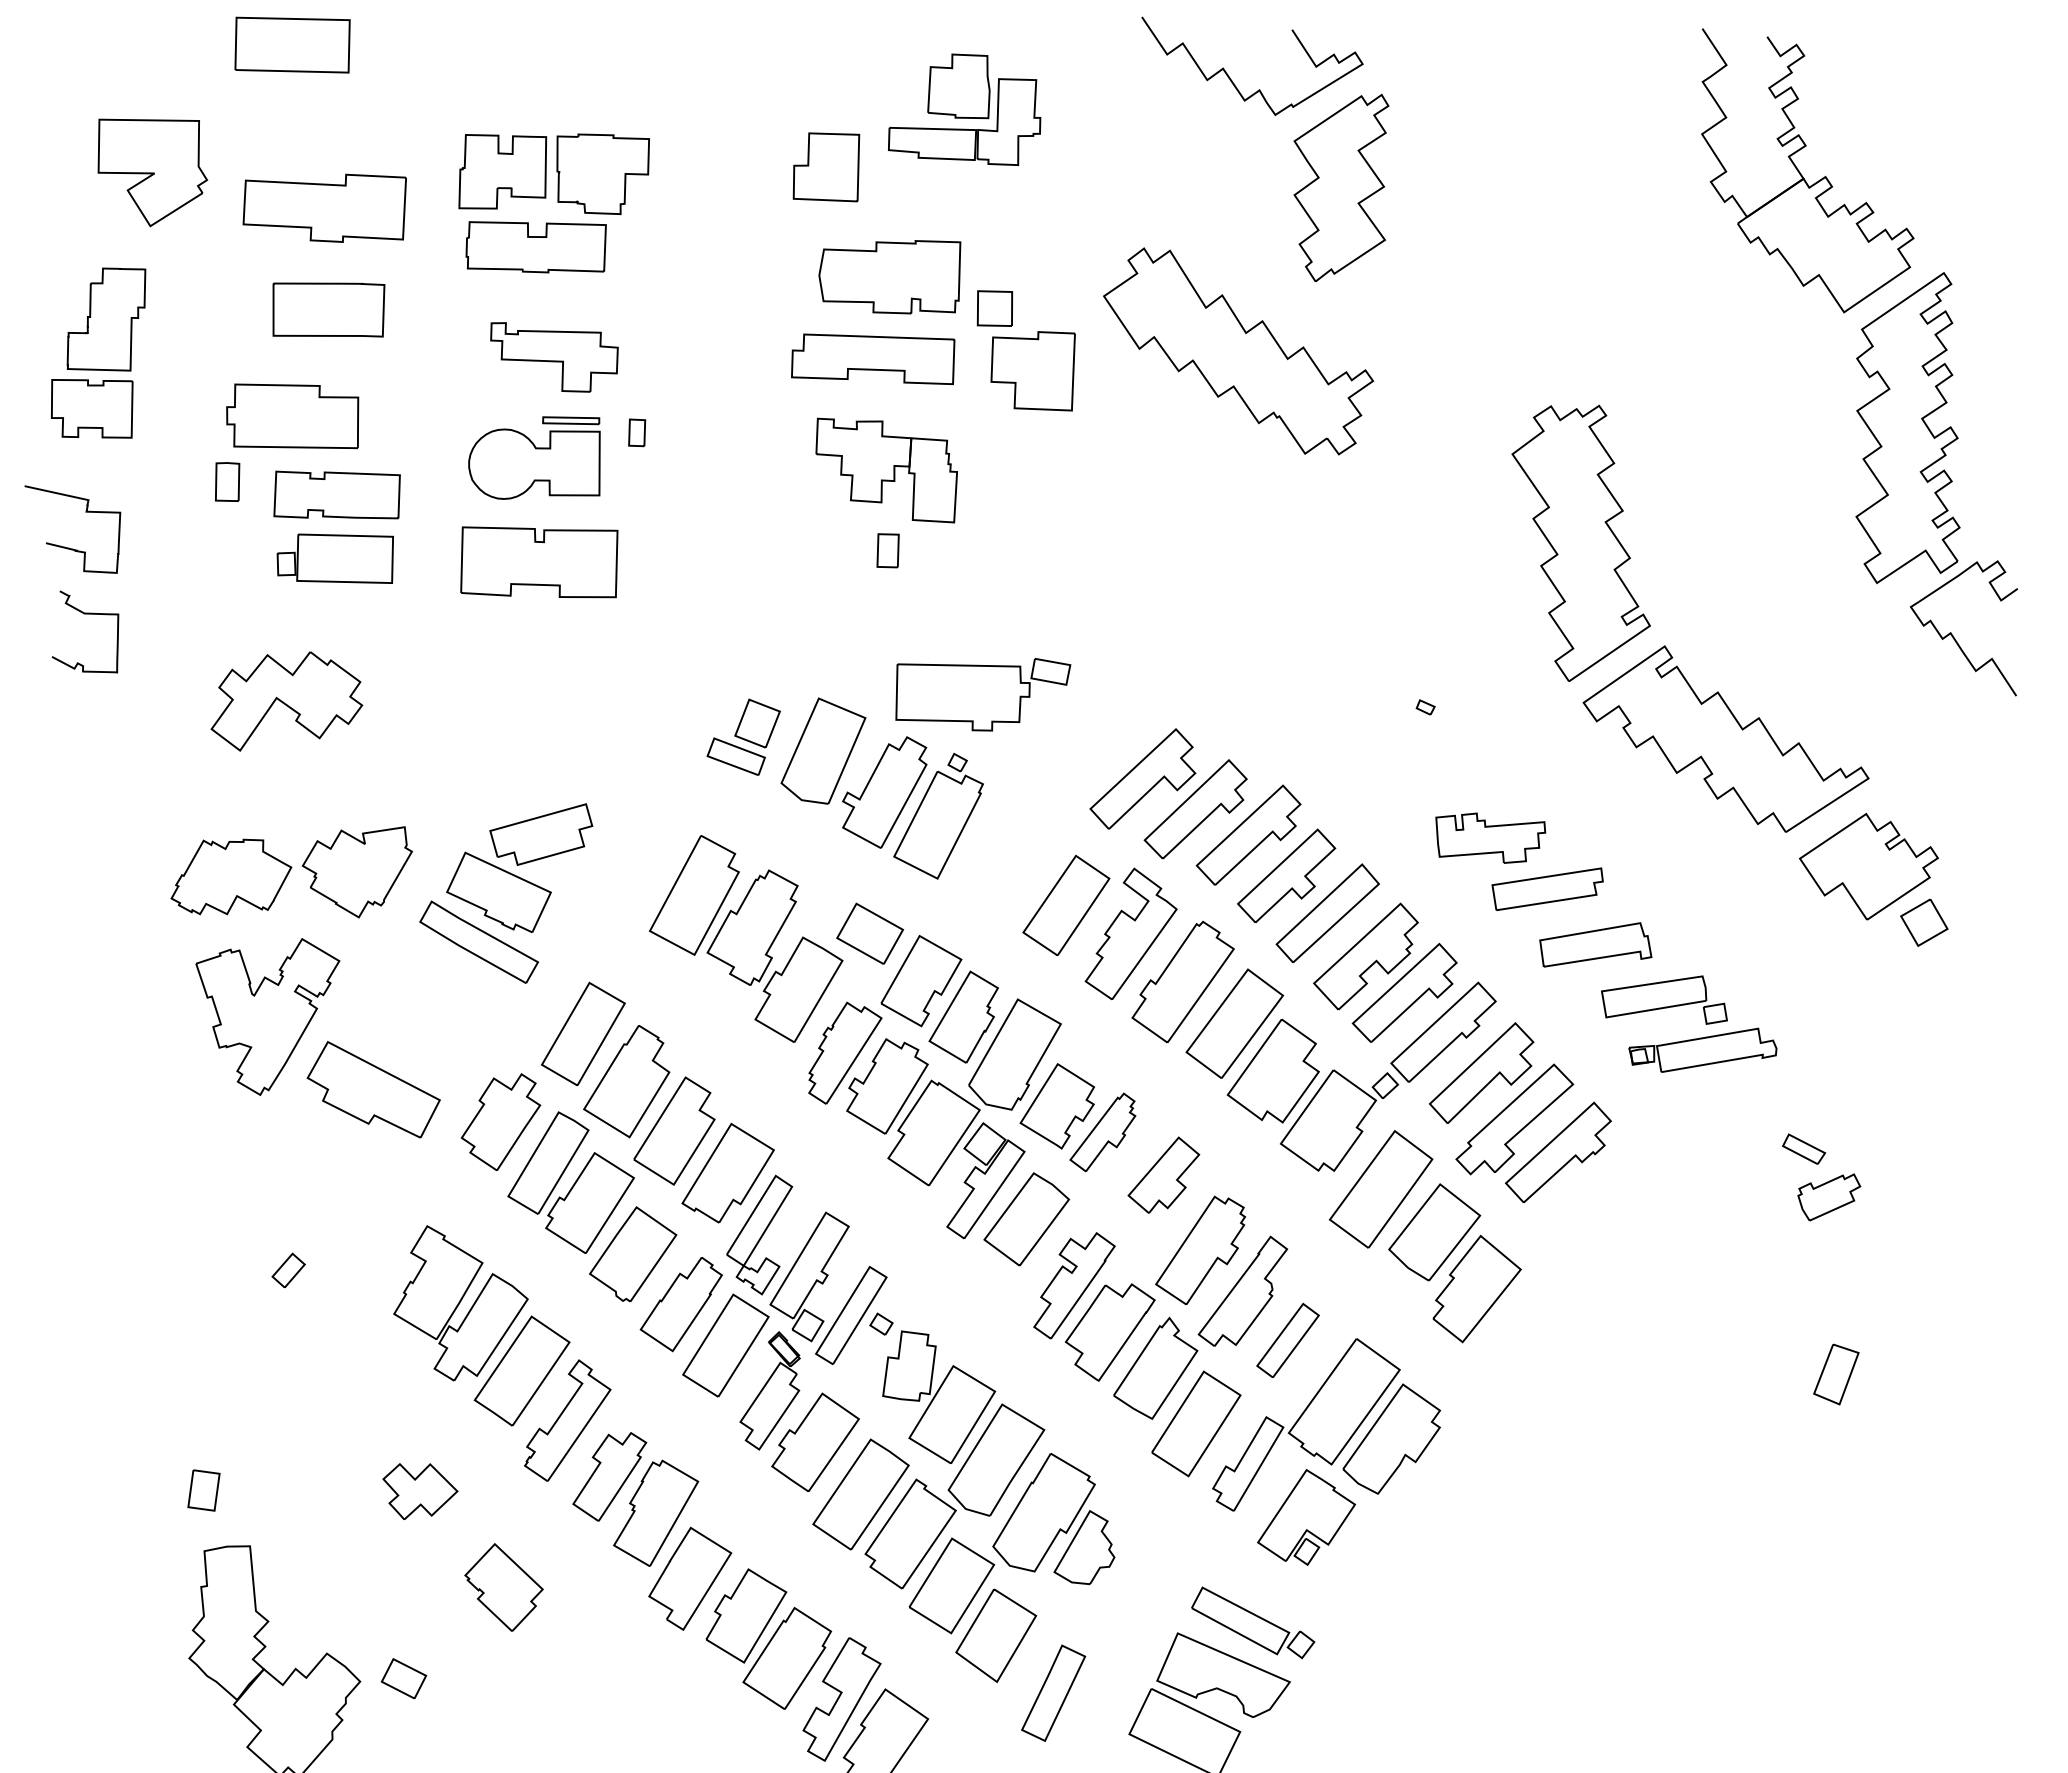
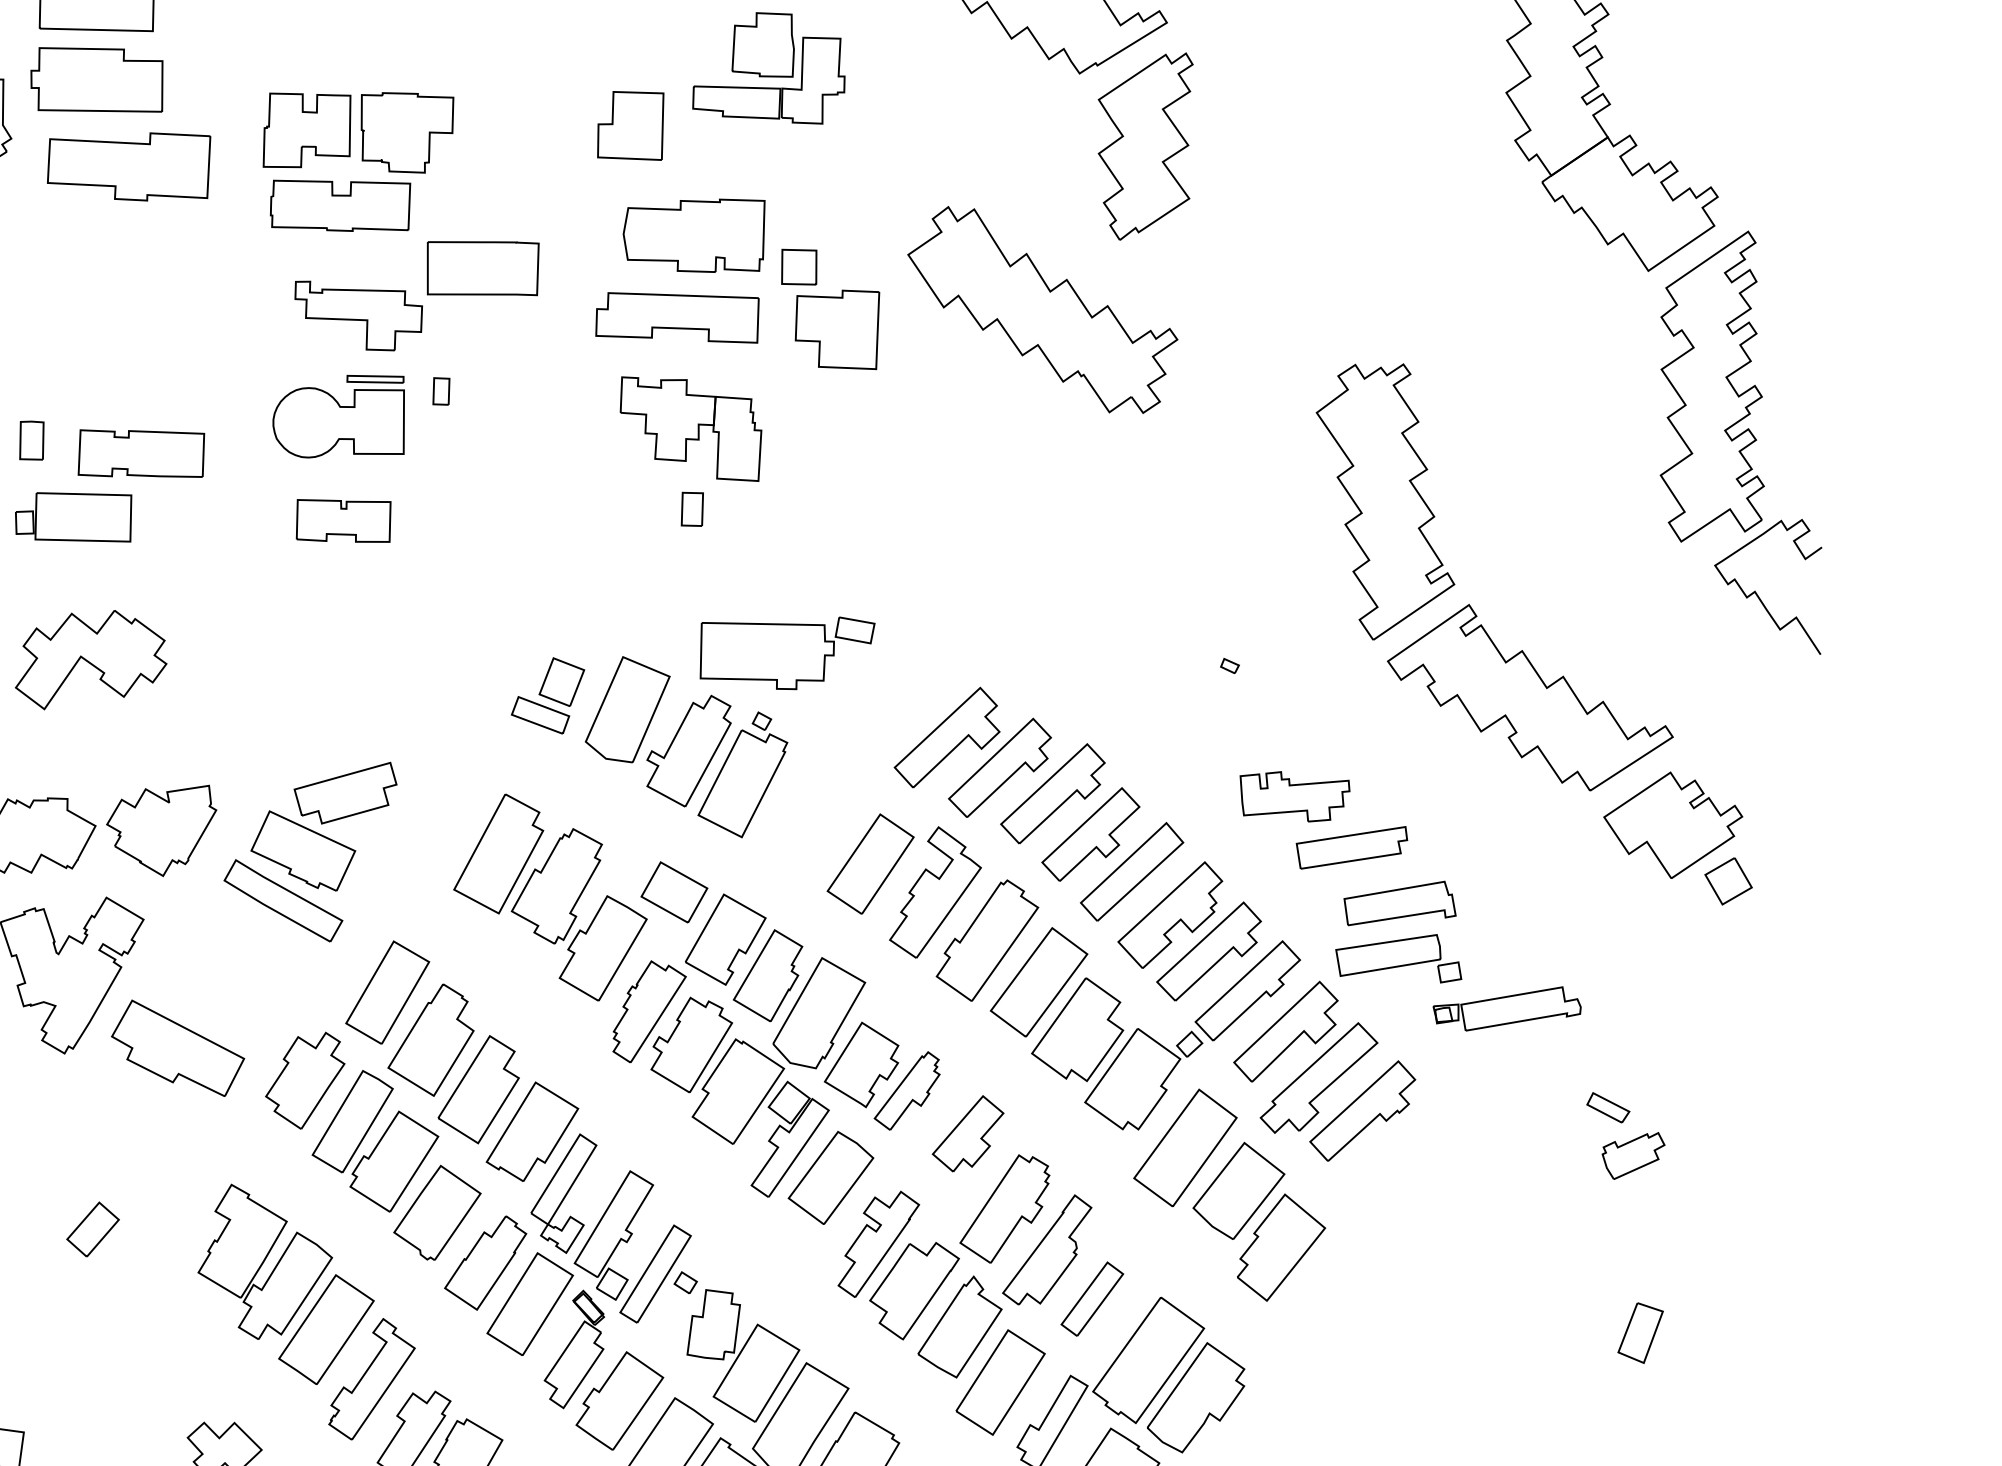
part: (328, 309) -> (482, 268), moved
part: (292, 416) -> (96, 80), moved
part: (334, 558) -> (72, 517), moved
part: (539, 562) -> (343, 521), size x0.6
part: (1664, 999) -> (1398, 958), moved
part: (288, 1269) -> (92, 1228), size x1.6

